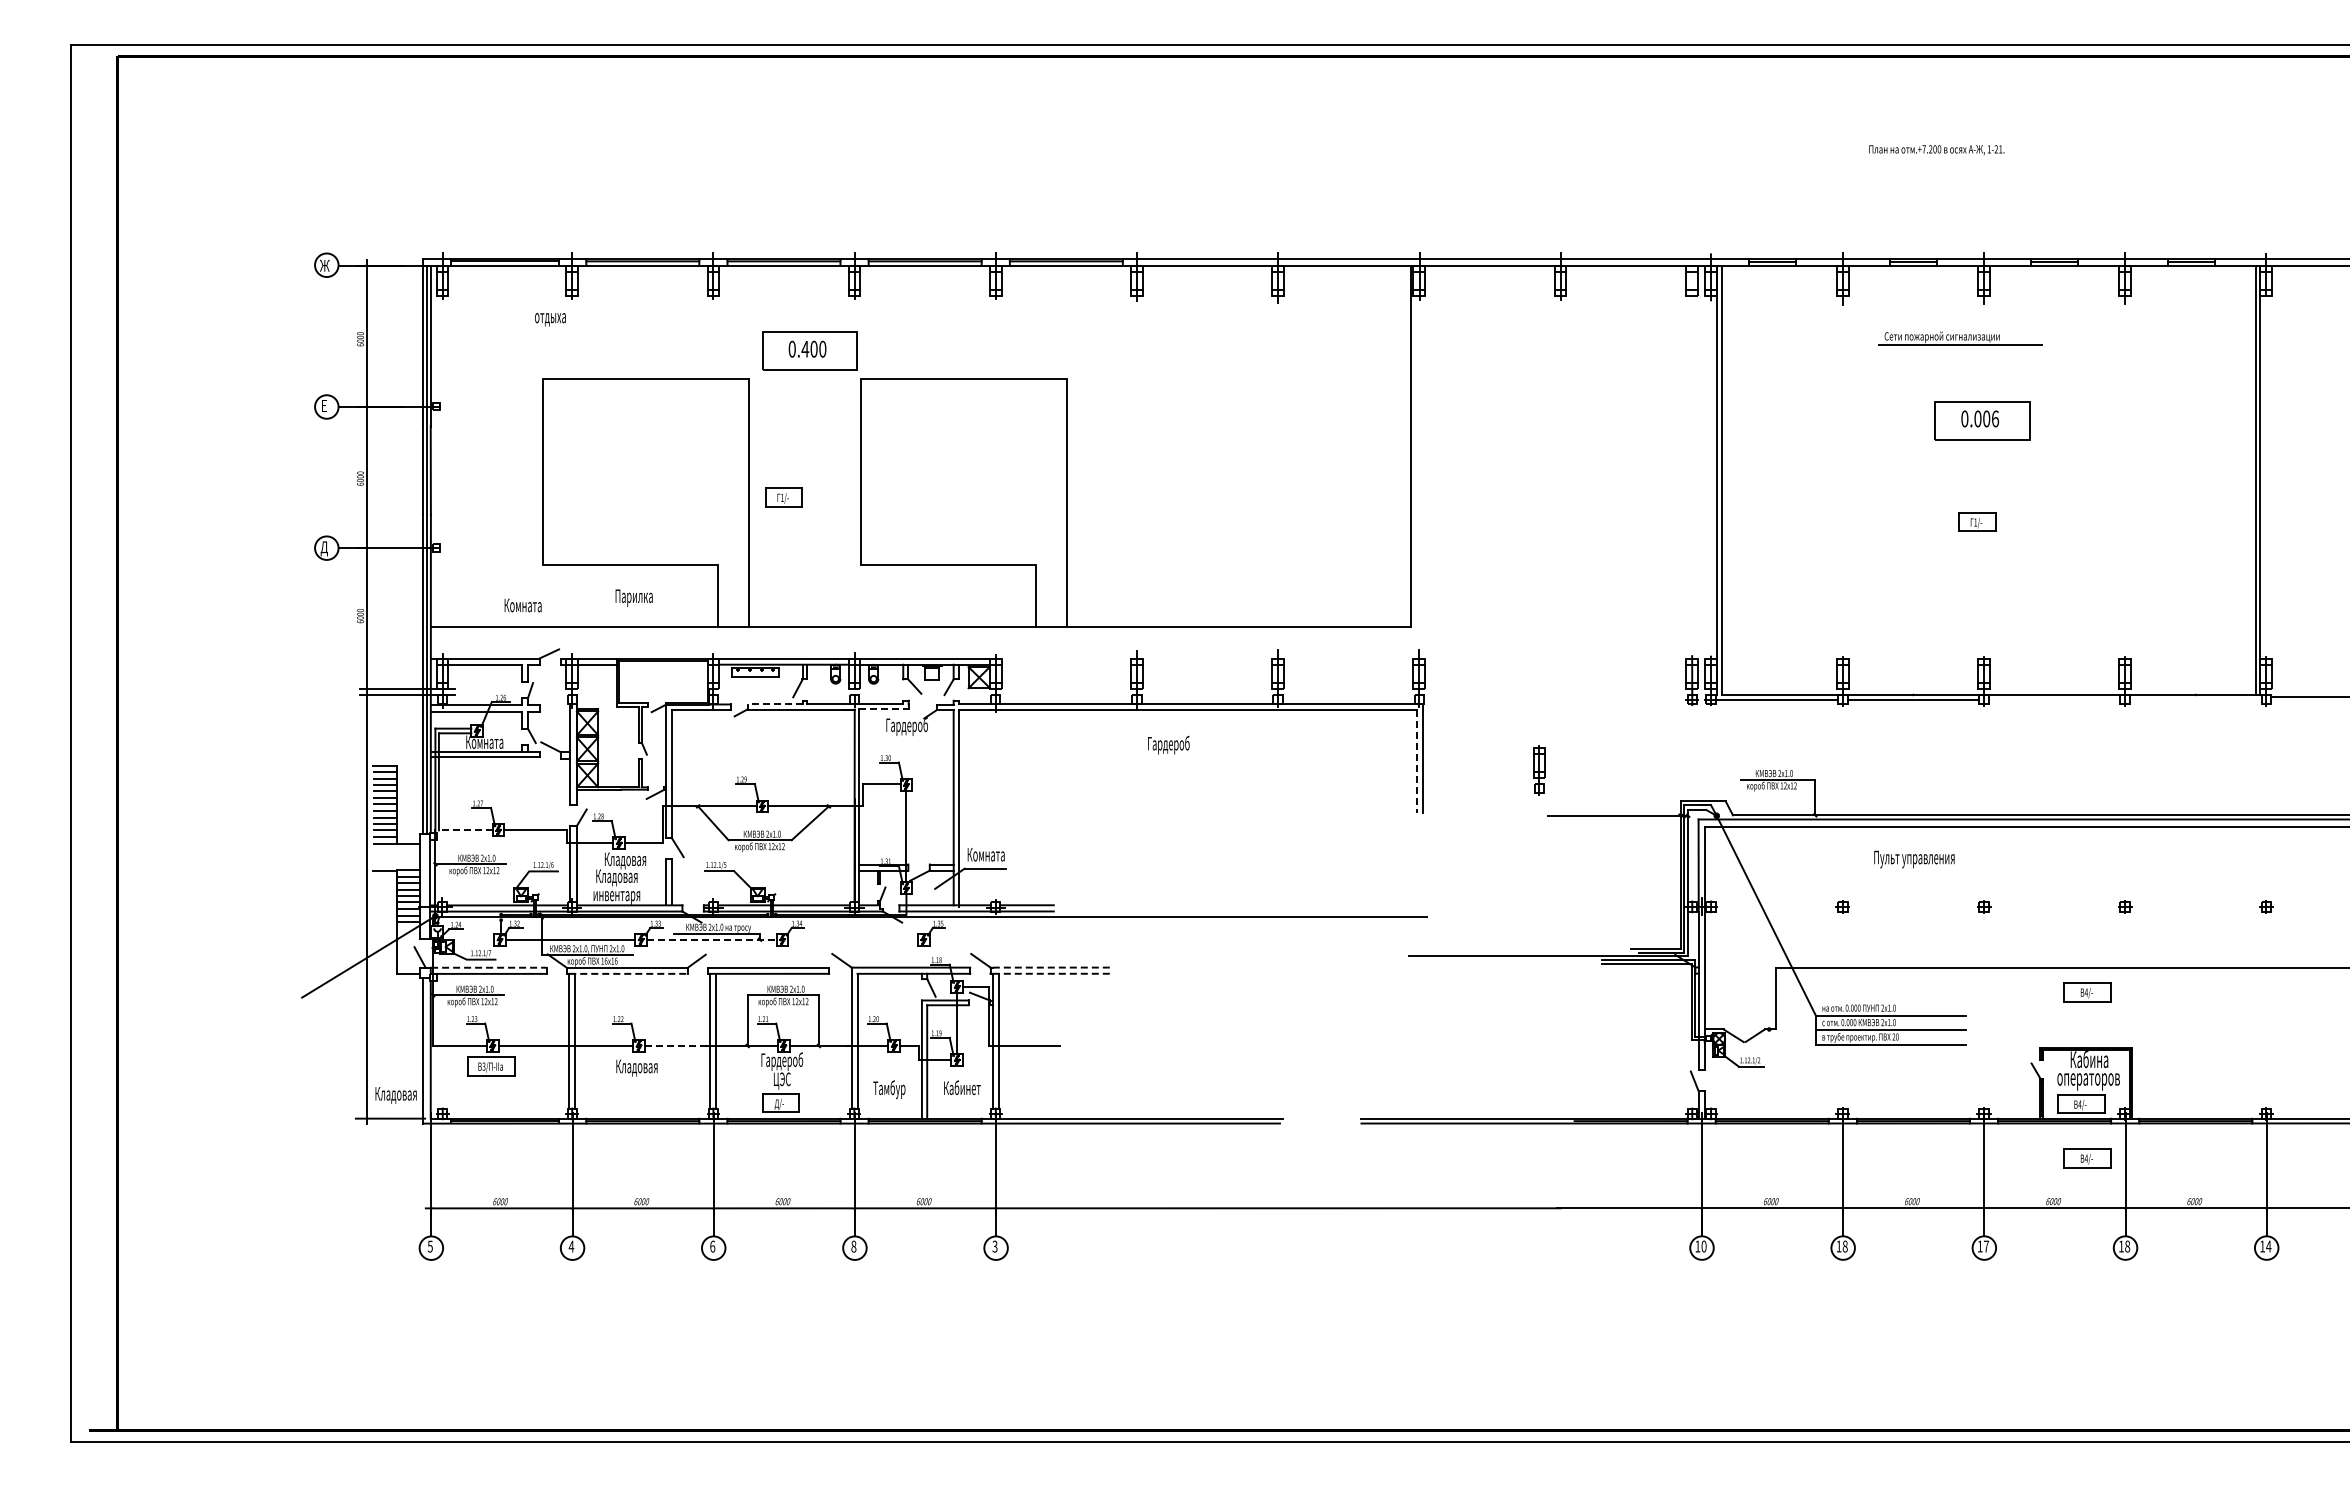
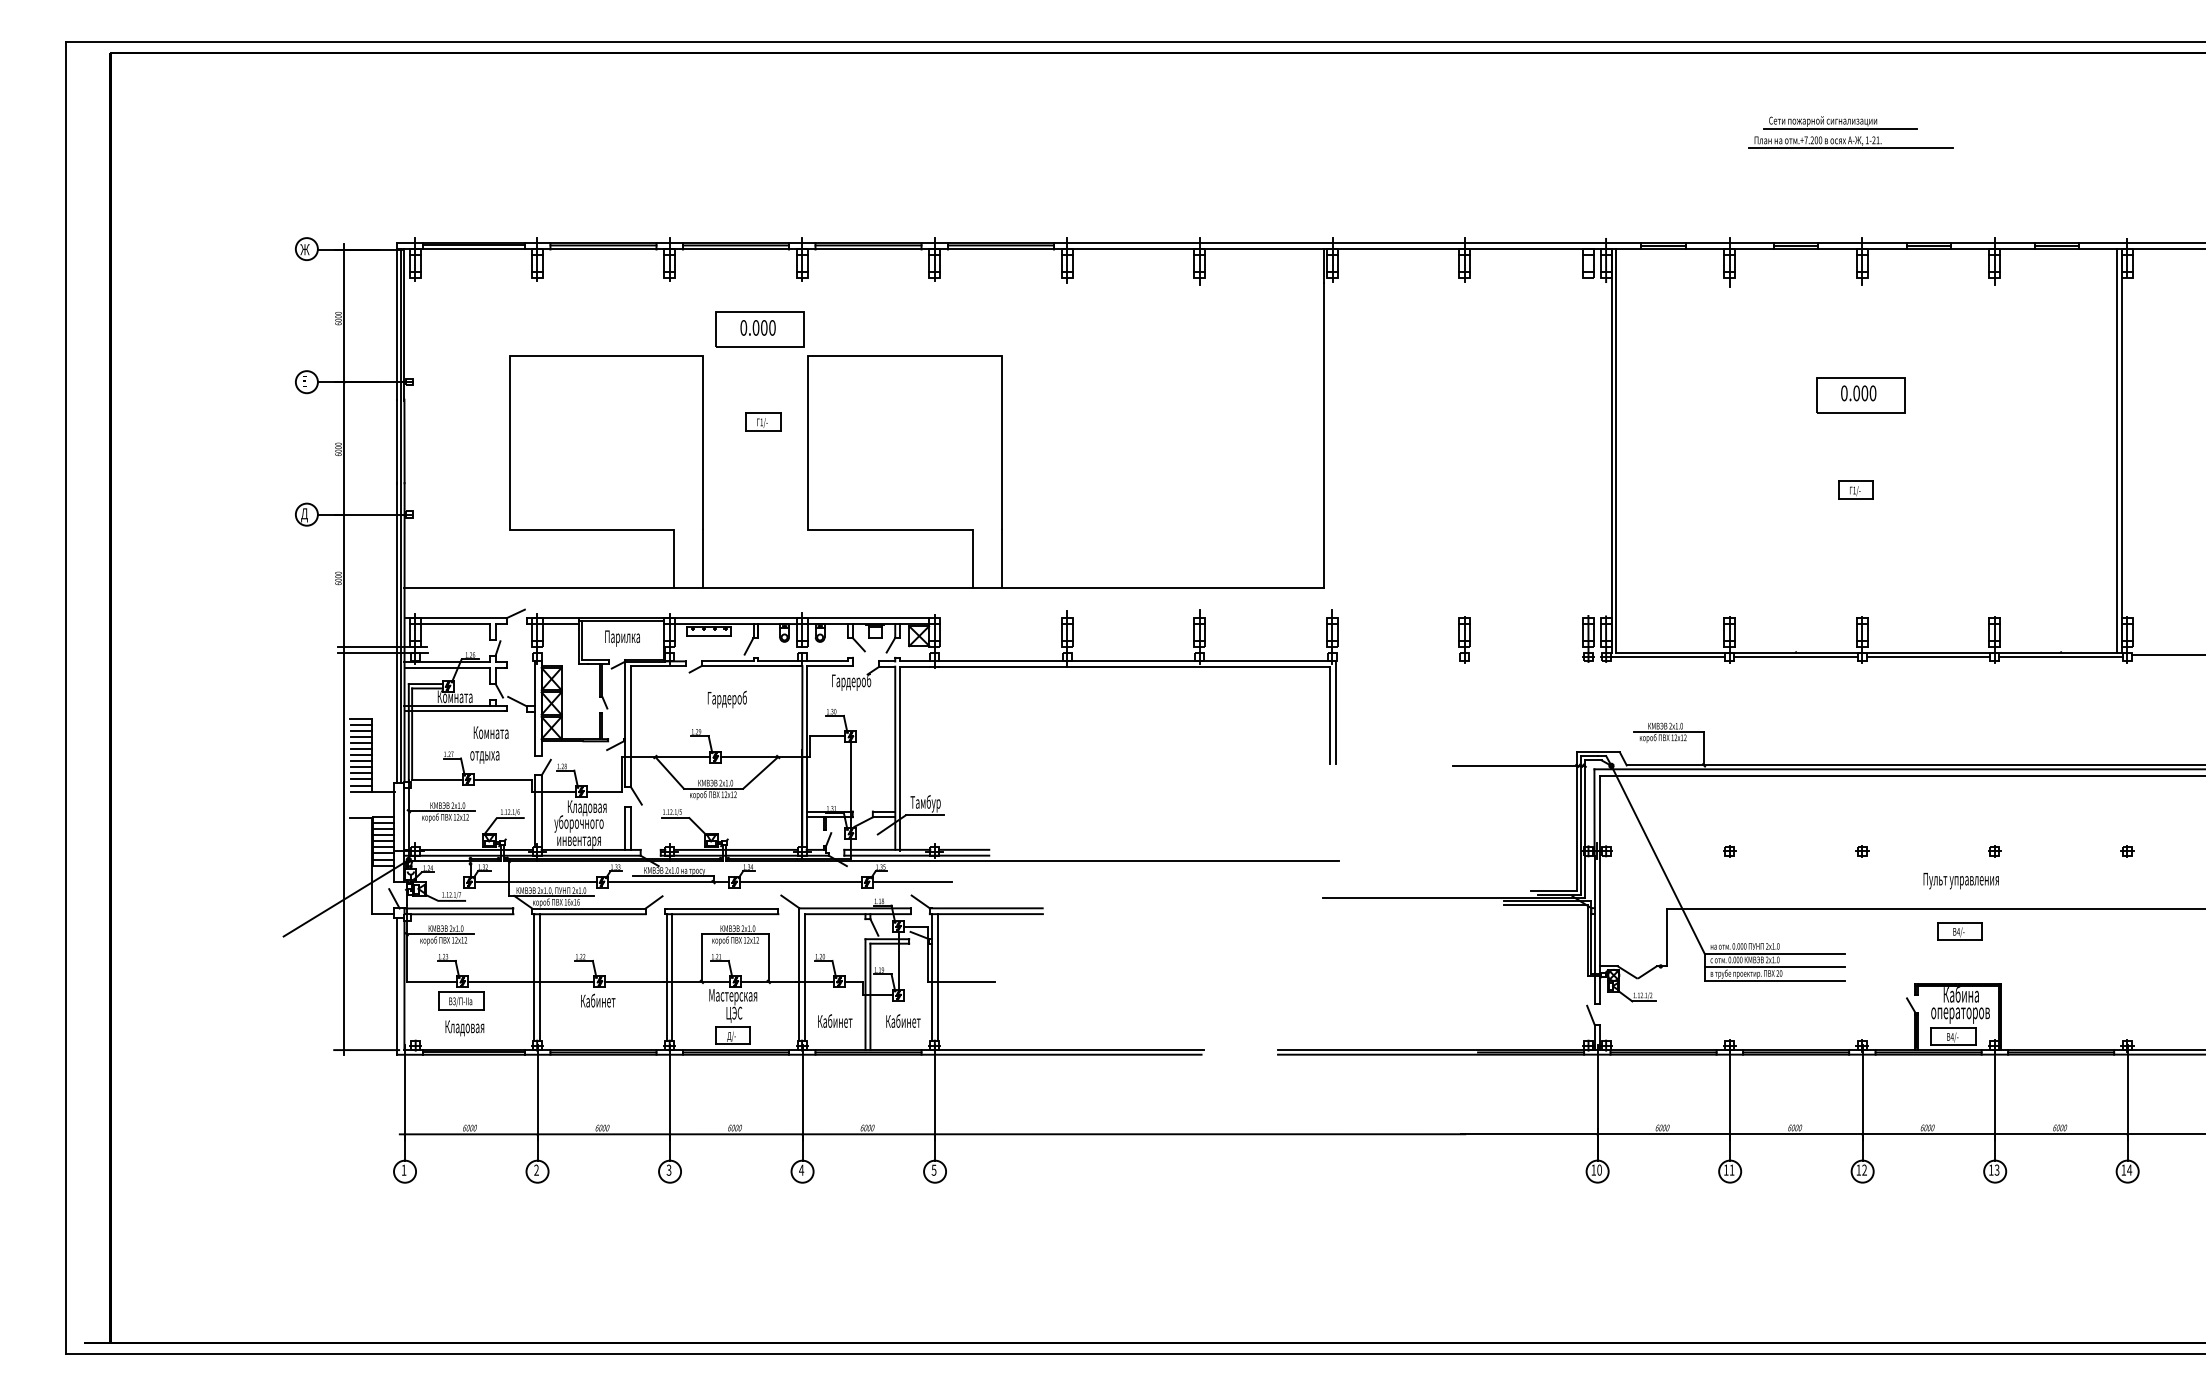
line: (1971, 157) -> (1850, 147), added
text: (550, 319) -> (484, 757), moved
part: (1960, 338) -> (1840, 122), moved
text: (805, 348) -> (756, 327), 0.400 -> 0.000
text: (1995, 418) -> (1873, 392), 0.006 -> 0.000
part: (783, 497) -> (762, 422), moved
text: (633, 597) -> (621, 637), moved
text: (522, 605) -> (490, 732), moved
line: (2054, 699) -> (1928, 656), added
line: (2195, 699) -> (2060, 656), added
line: (775, 704) -> (728, 661), dashed -> solid
line: (883, 709) -> (829, 666), dashed -> solid
text: (1168, 744) -> (727, 698), moved
line: (1417, 761) -> (1330, 714), dashed -> solid
part: (1539, 770) -> (1464, 639), moved
line: (465, 830) -> (437, 779), dashed -> solid
text: (985, 855) -> (925, 803), Комната -> Тамбур
text: (1914, 859) -> (1961, 881), moved
text: (616, 877) -> (578, 823), Кладовая -> уборочного
line: (711, 939) -> (667, 881), dashed -> solid
line: (852, 939) -> (800, 881), added
line: (971, 939) -> (911, 881), added
line: (488, 967) -> (458, 908), dashed -> solid
line: (1051, 967) -> (987, 908), dashed -> solid
line: (629, 973) -> (590, 913), dashed -> solid
line: (1052, 973) -> (988, 913), dashed -> solid
line: (675, 1046) -> (634, 982), dashed -> solid
text: (780, 1061) -> (732, 996), Гардероб -> Мастерская
text: (636, 1067) -> (597, 1002), Кладовая -> Кабинет
text: (889, 1089) -> (835, 1022), Тамбур -> Кабинет
text: (395, 1095) -> (464, 1028), moved
part: (2087, 1158) -> (1959, 1087), removed
text: (994, 1245) -> (933, 1169), 3 -> 5
text: (429, 1246) -> (403, 1170), 5 -> 1
text: (571, 1246) -> (536, 1170), 4 -> 2
text: (712, 1246) -> (668, 1170), 6 -> 3
text: (853, 1246) -> (801, 1170), 8 -> 4
text: (1844, 1246) -> (1731, 1170), 18 -> 11
text: (1986, 1246) -> (1864, 1170), 17 -> 12
text: (2127, 1246) -> (1997, 1170), 18 -> 13

